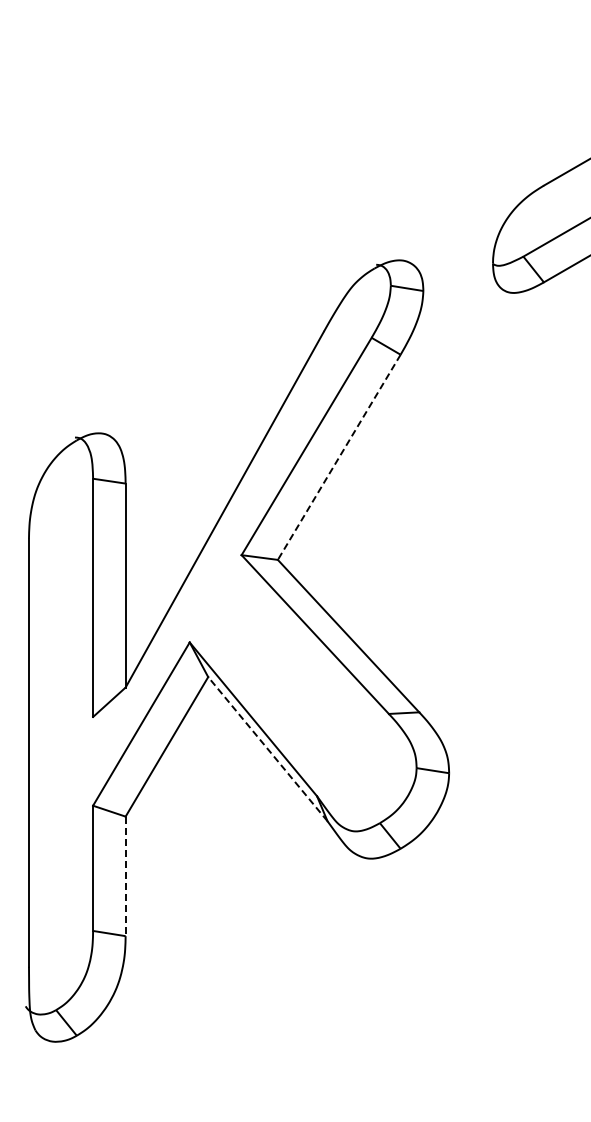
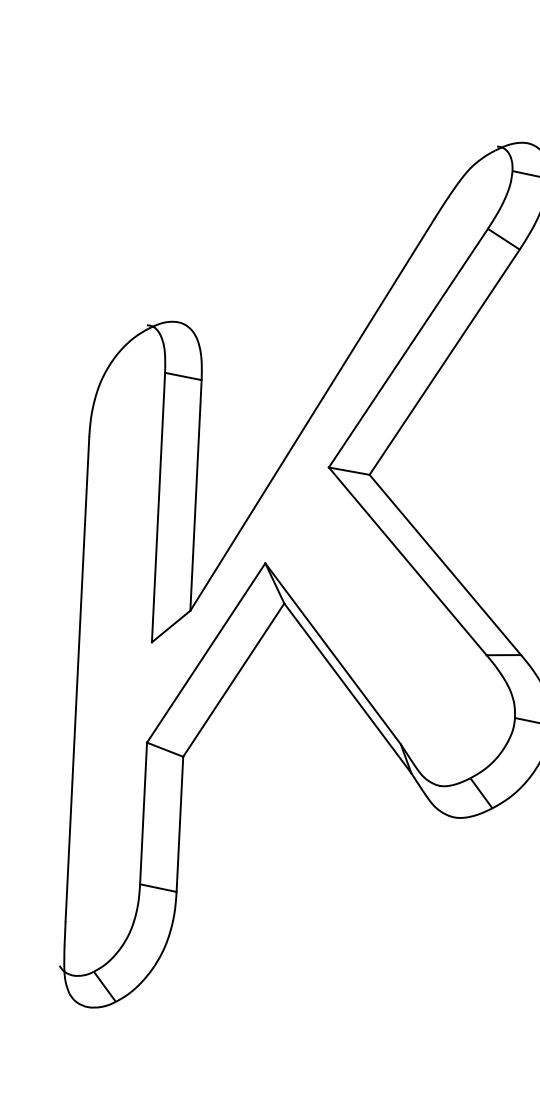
line: (339, 457) -> (444, 362), dashed -> solid
line: (267, 749) -> (347, 688), dashed -> solid
line: (125, 876) -> (179, 824), dashed -> solid

